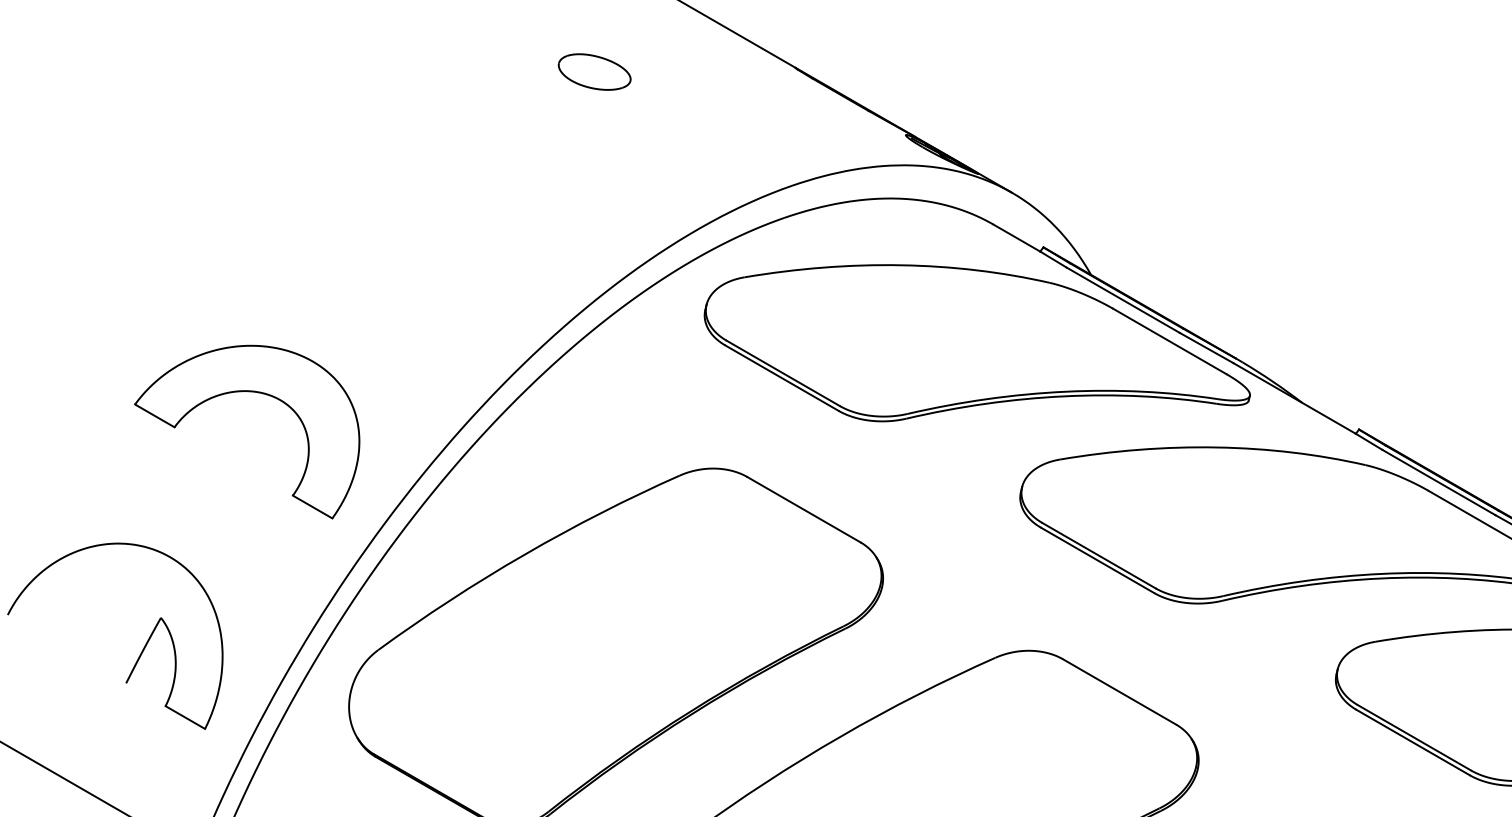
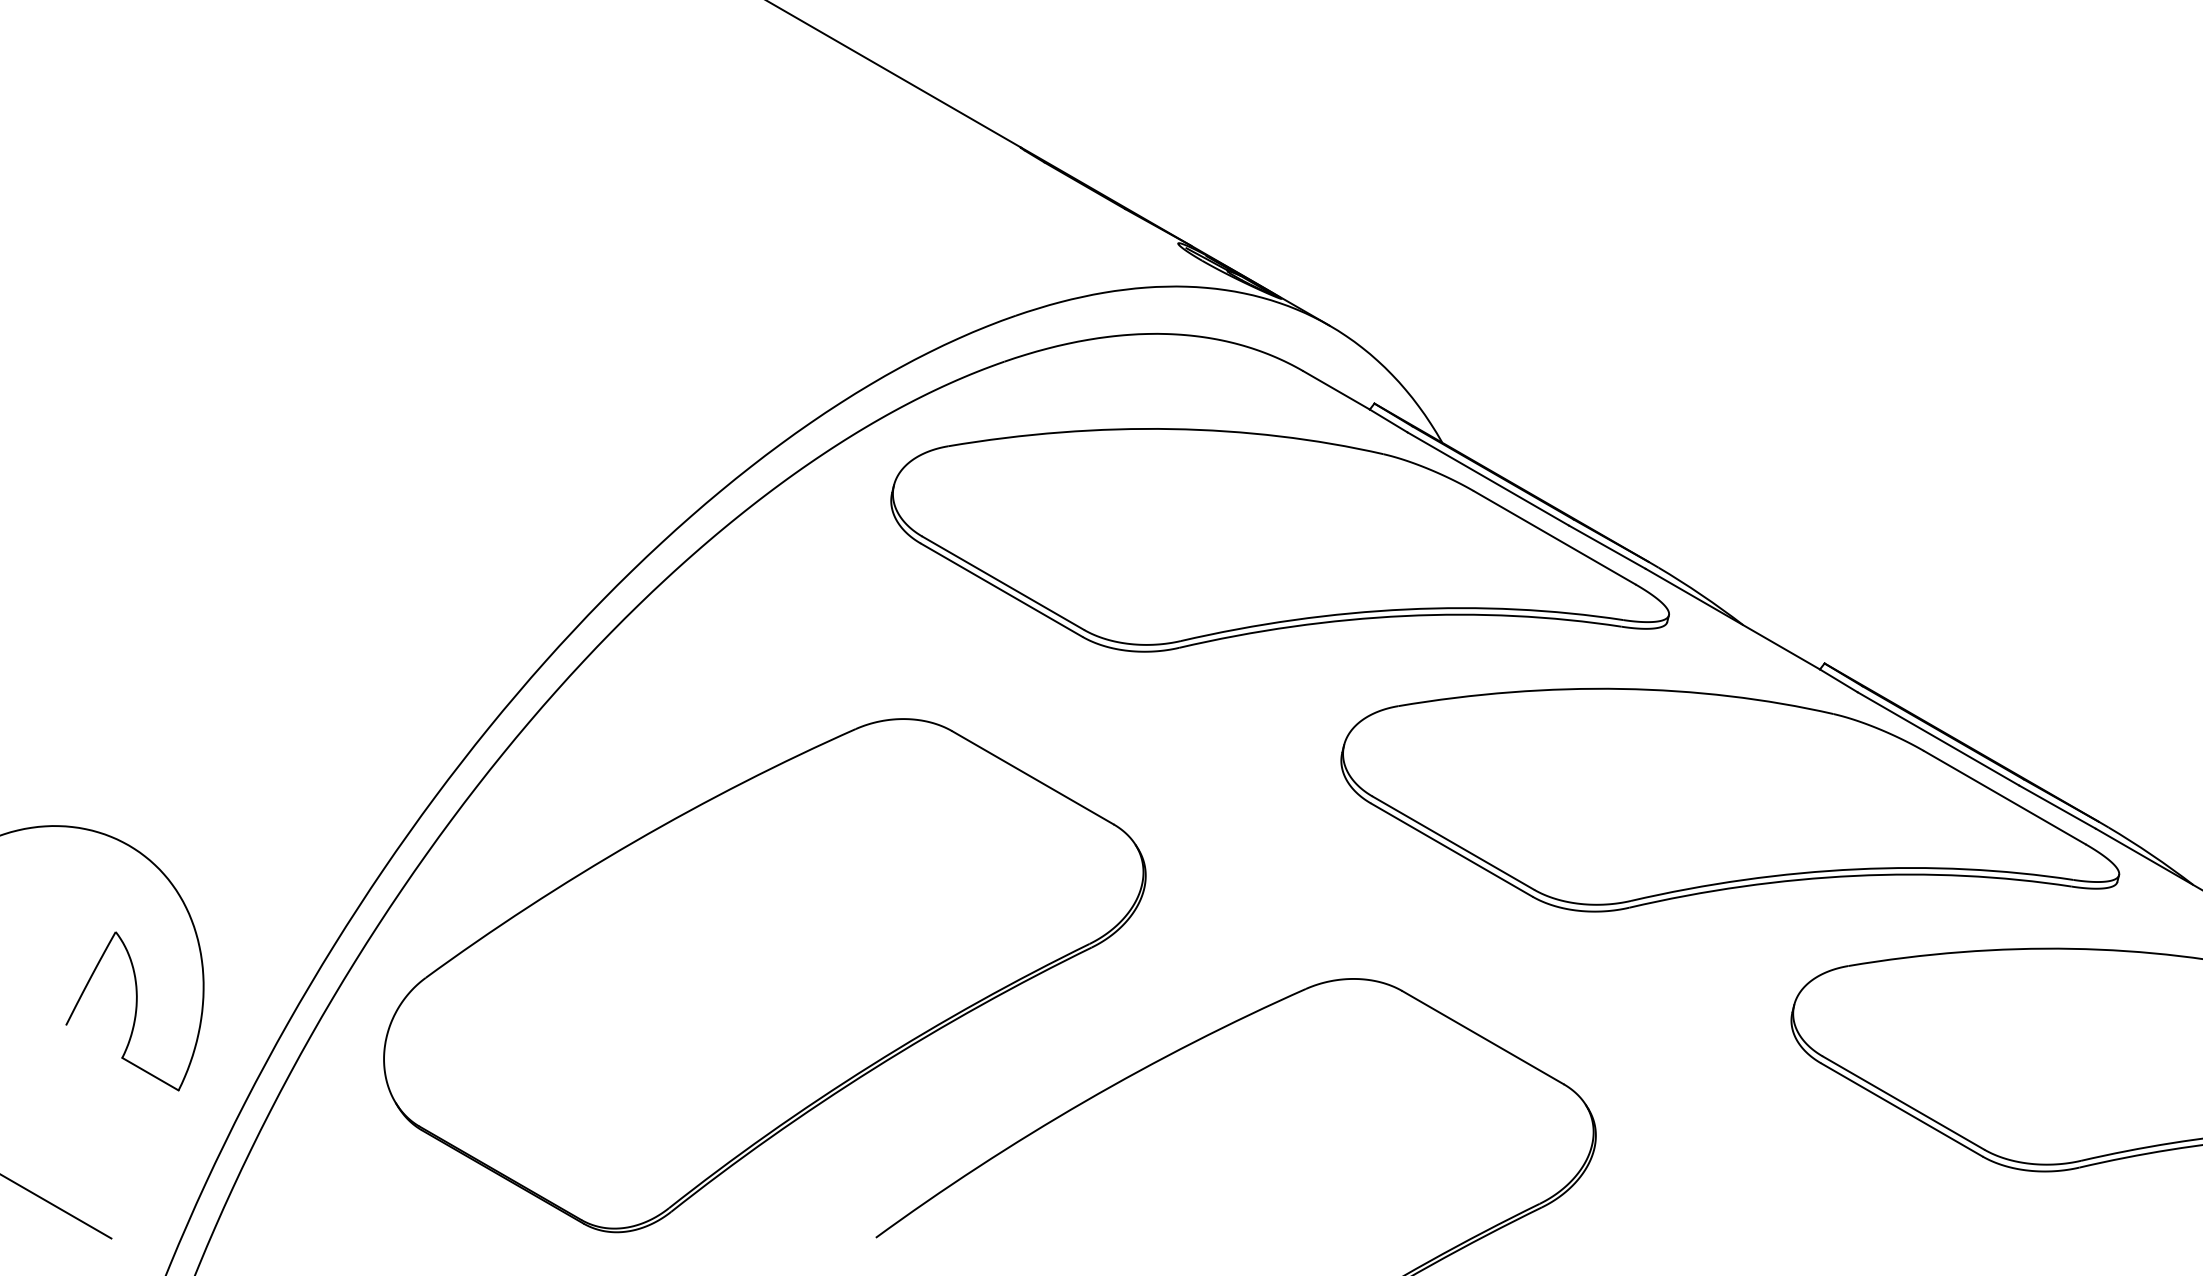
part: (594, 72) -> (734, 153), removed
part: (253, 392) -> (247, 610), removed

